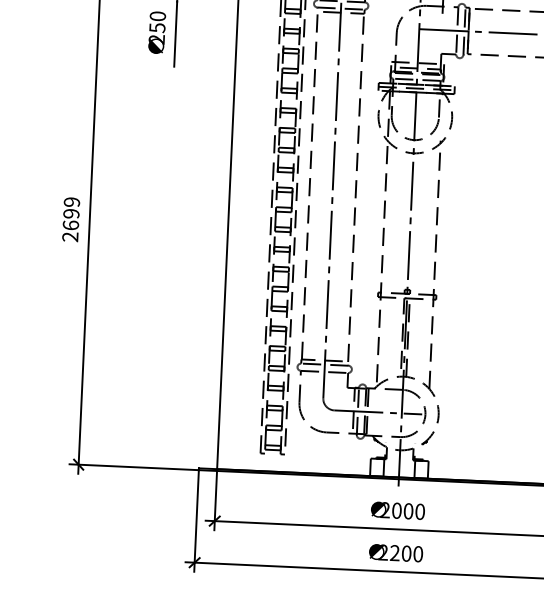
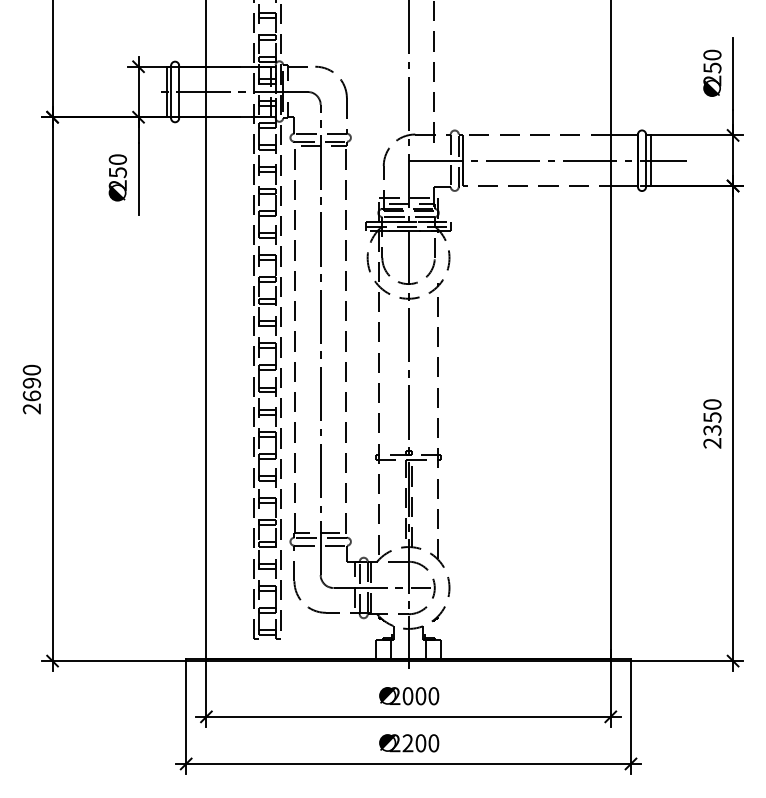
text: (71, 201) -> (31, 369), 2699 -> 2690

